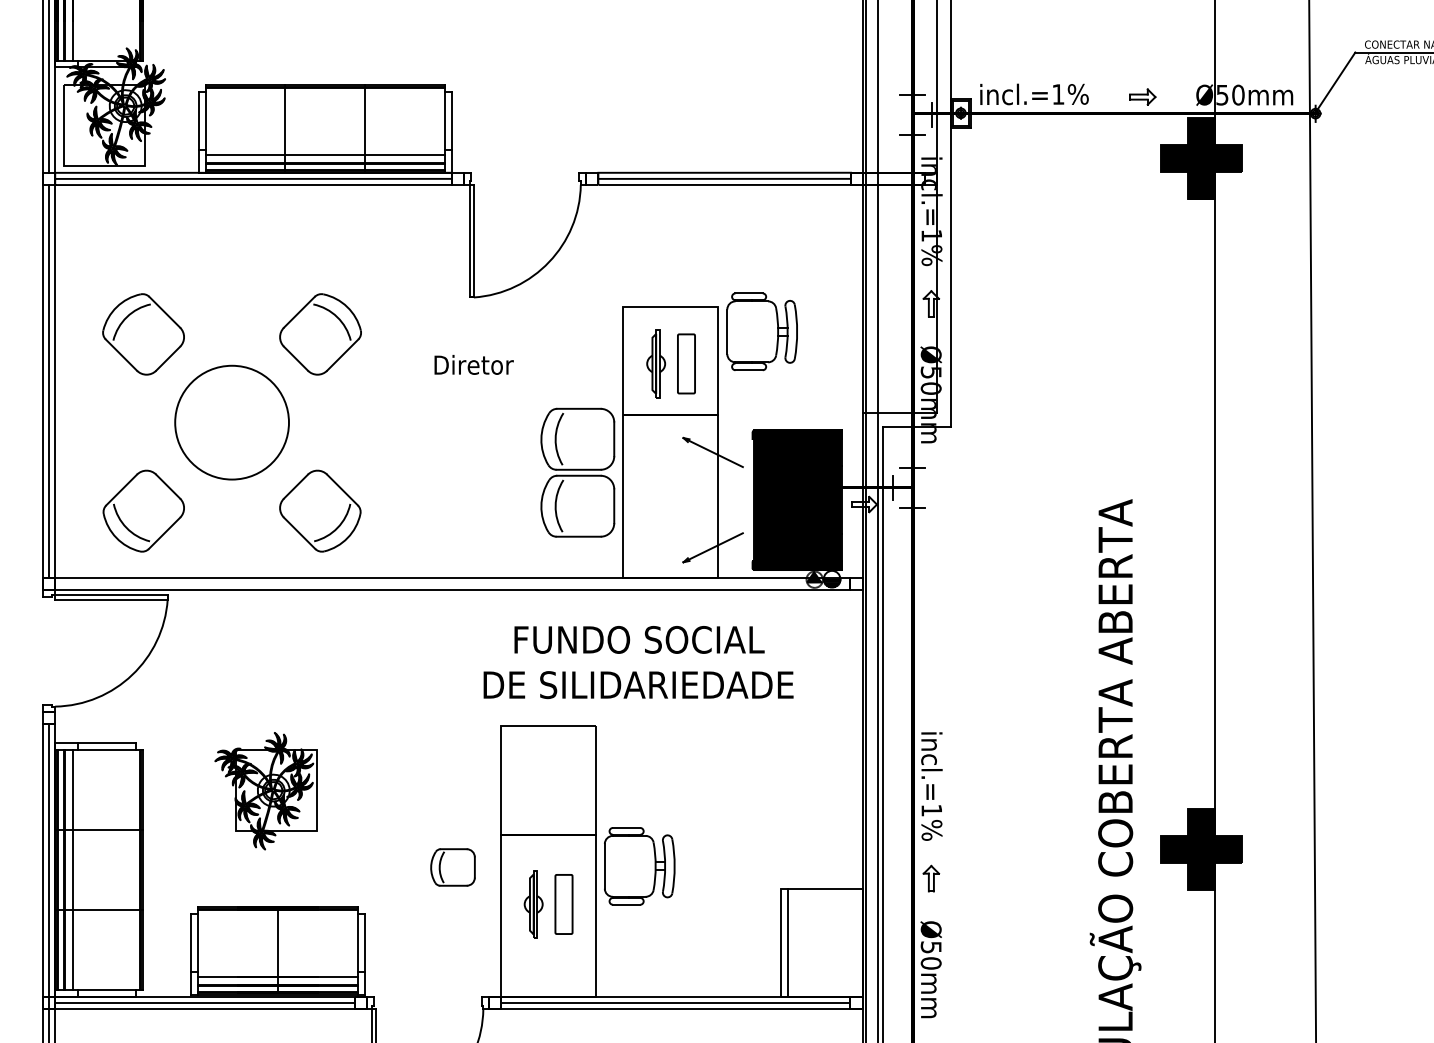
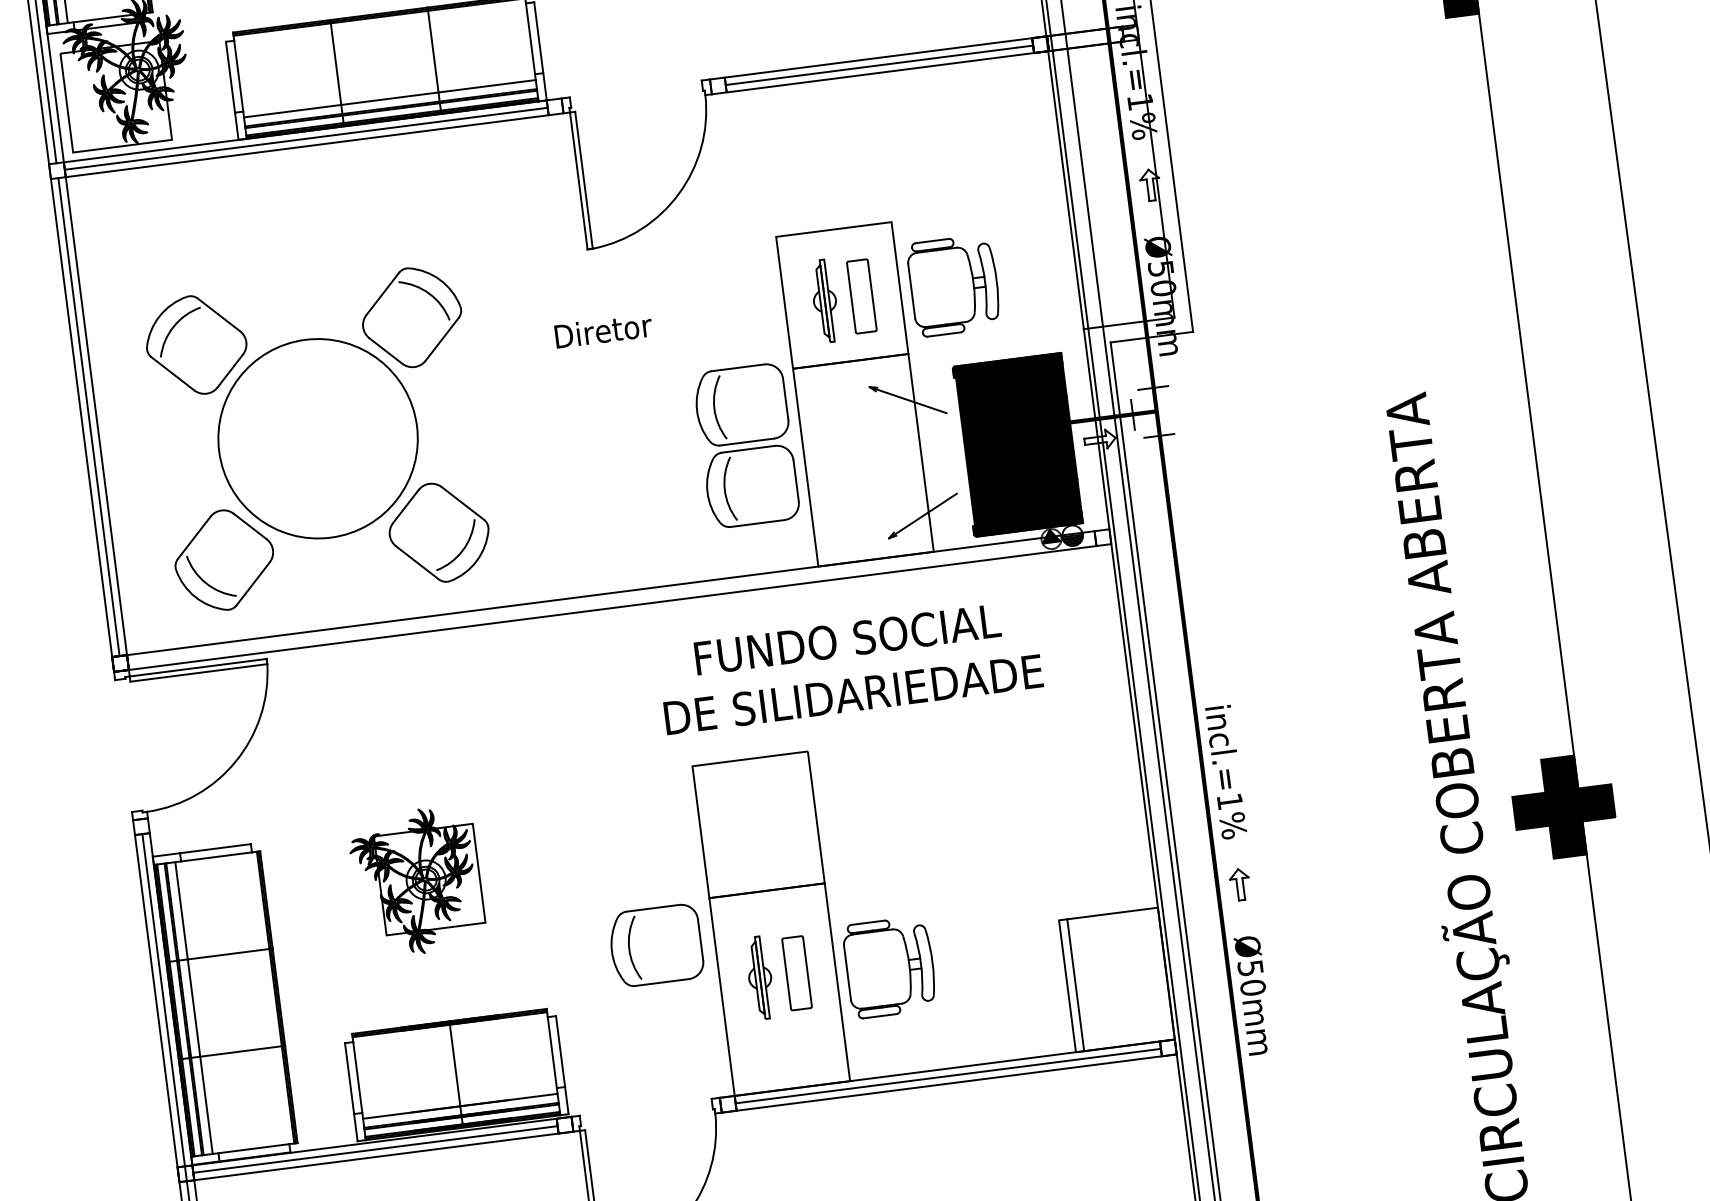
part: (761, 331) -> (953, 285), moved
circle: (231, 422) -> (317, 438), size x1.43
part: (639, 866) -> (889, 967), moved
part: (452, 867) -> (655, 945), size x1.67

